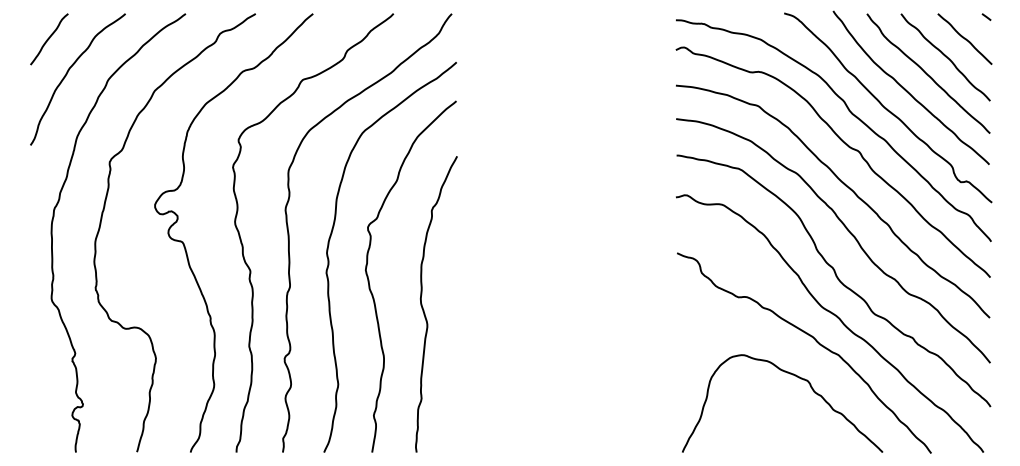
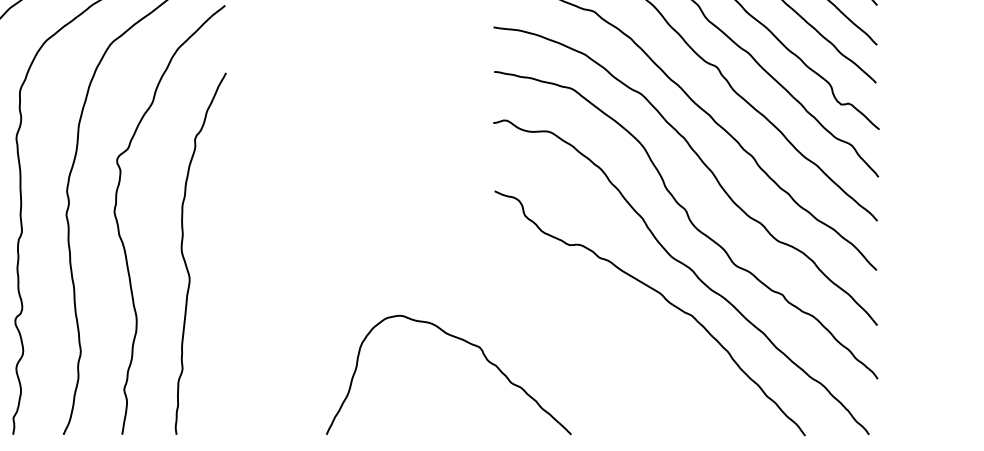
curve: (798, 378) -> (468, 344), moved

